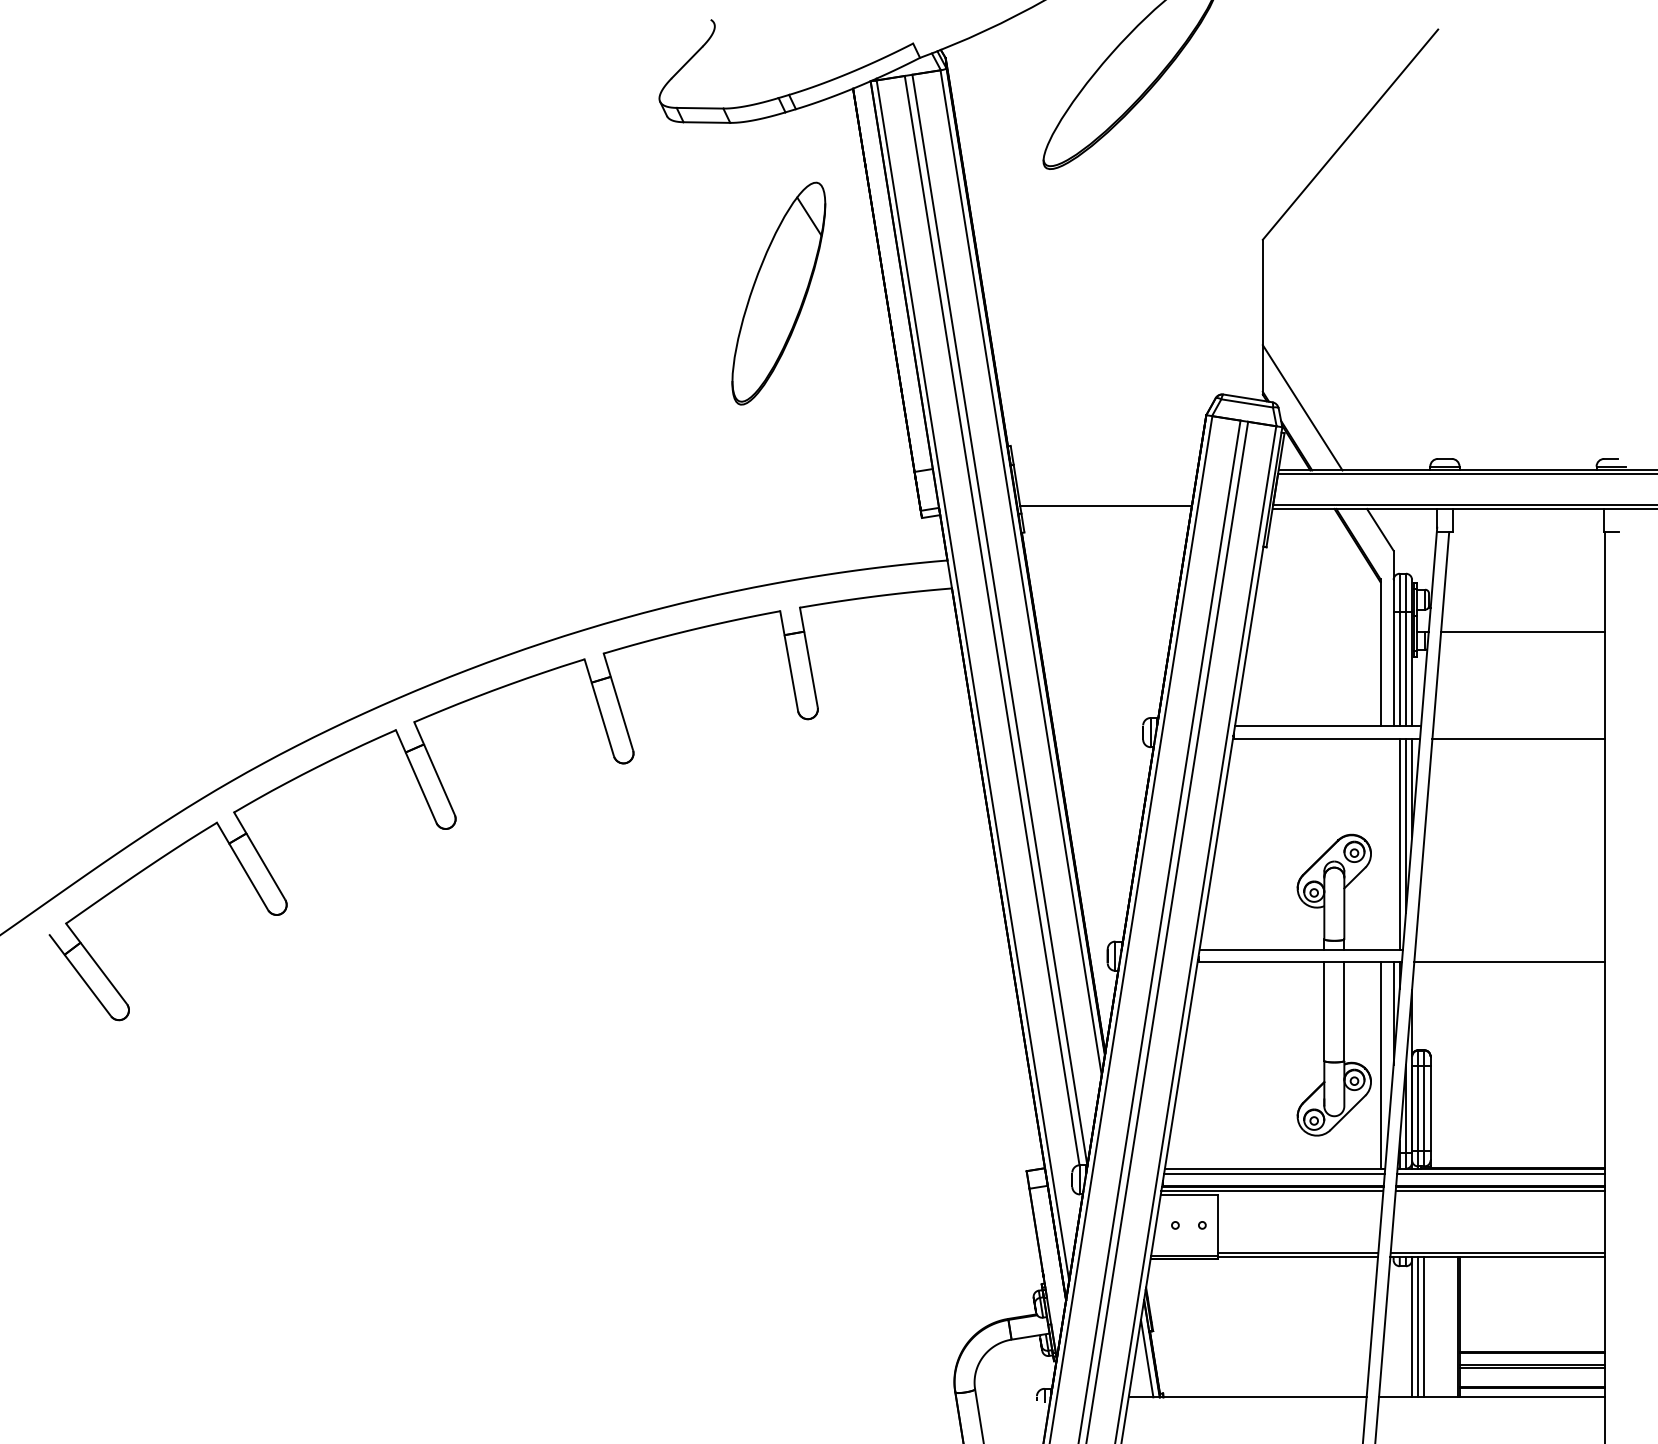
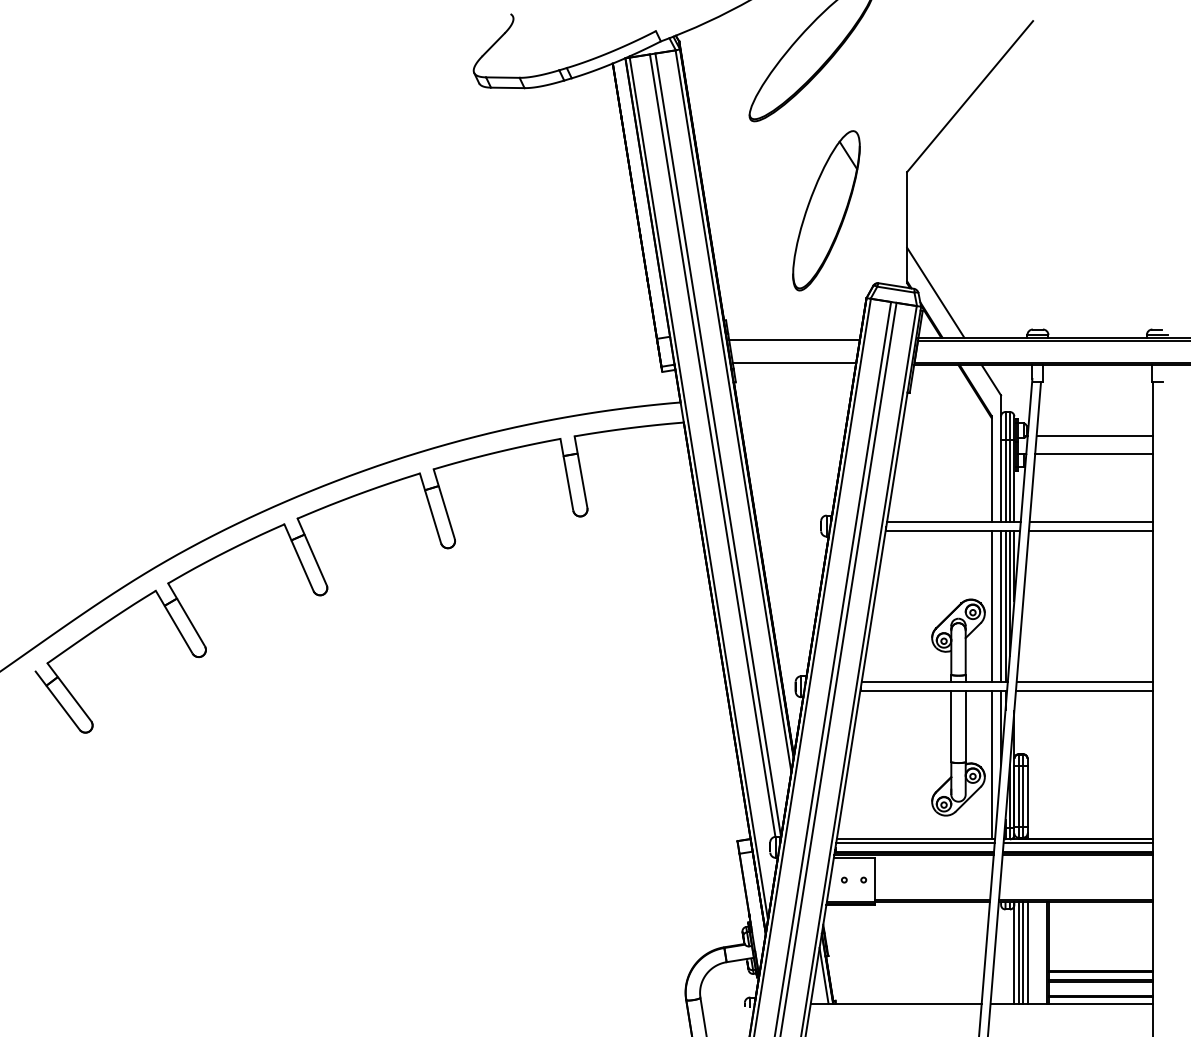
part: (778, 293) -> (826, 210), moved
line: (1106, 474) -> (794, 340), added
line: (1523, 607) -> (1094, 436), added
line: (1518, 726) -> (1090, 521), added
line: (1380, 844) -> (991, 606), added
line: (1394, 844) -> (1001, 606), added
line: (1509, 950) -> (1084, 682), added
line: (1430, 1326) -> (1027, 952), added

